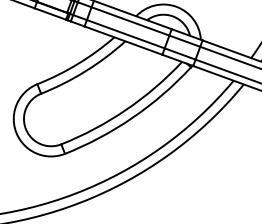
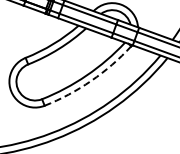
arc: (133, 117) -> (91, 80), solid -> dashed

